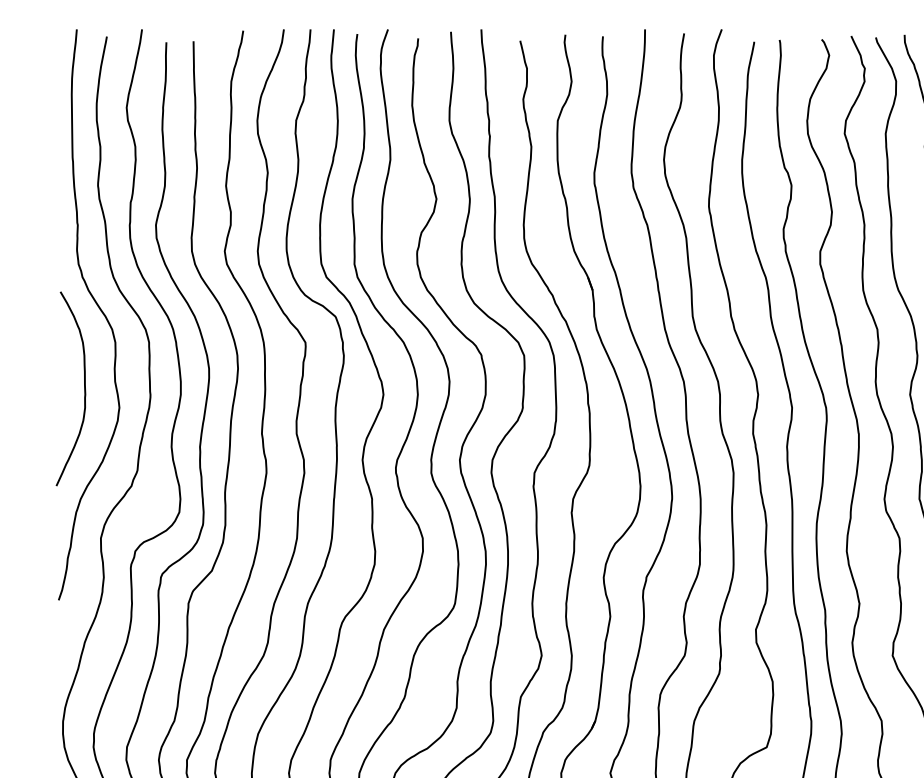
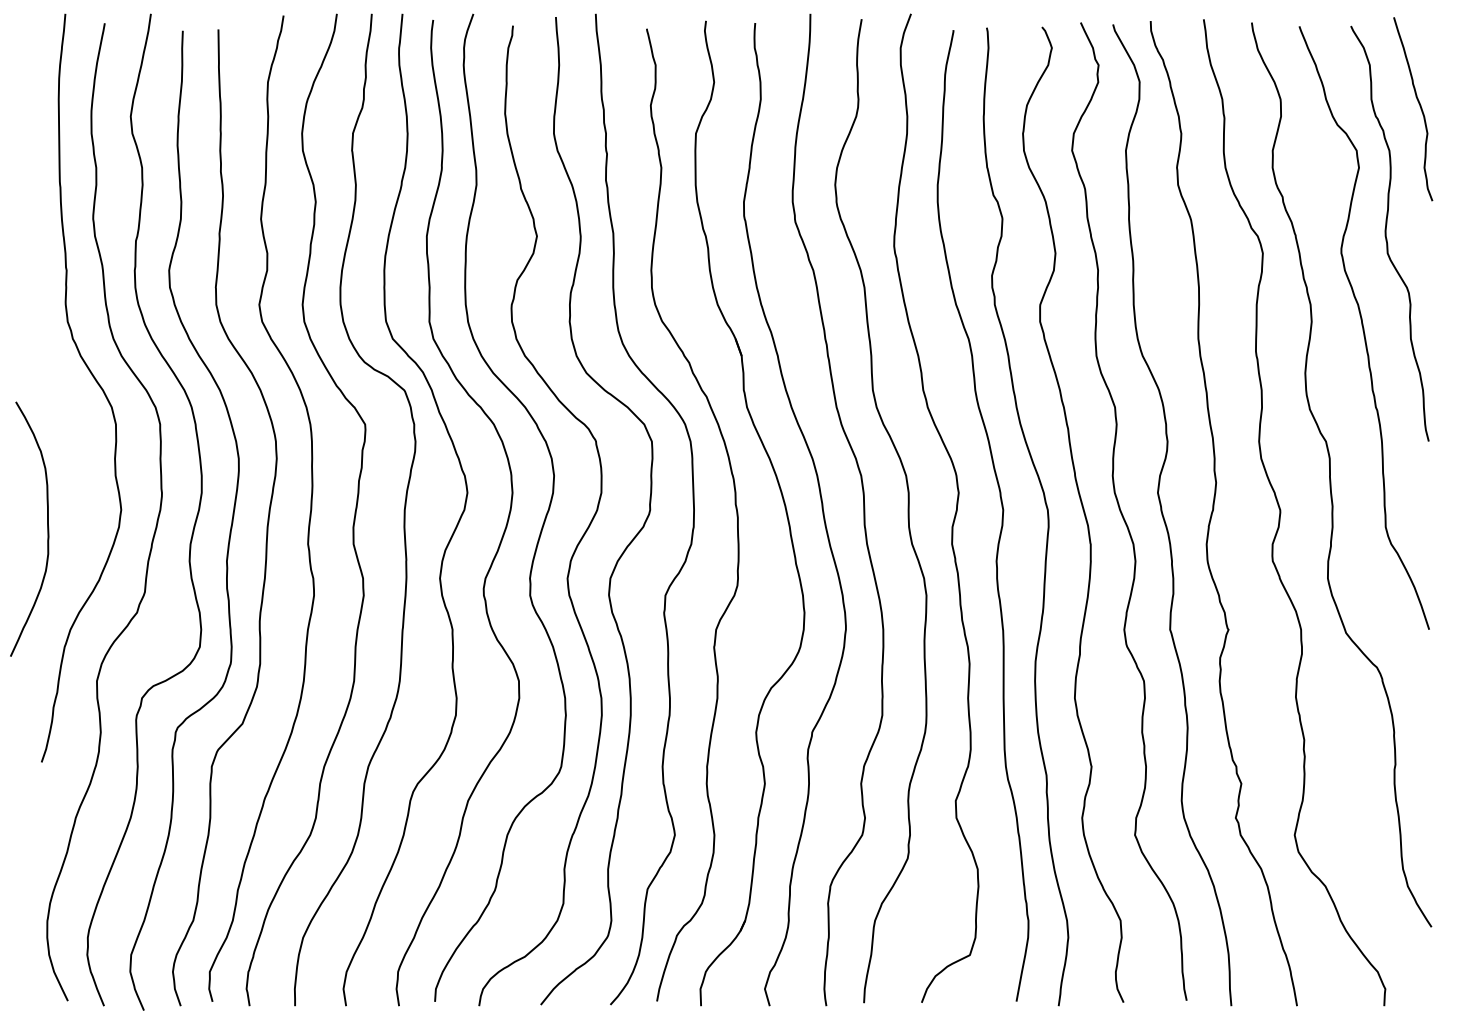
curve: (84, 388) -> (47, 528), moved

